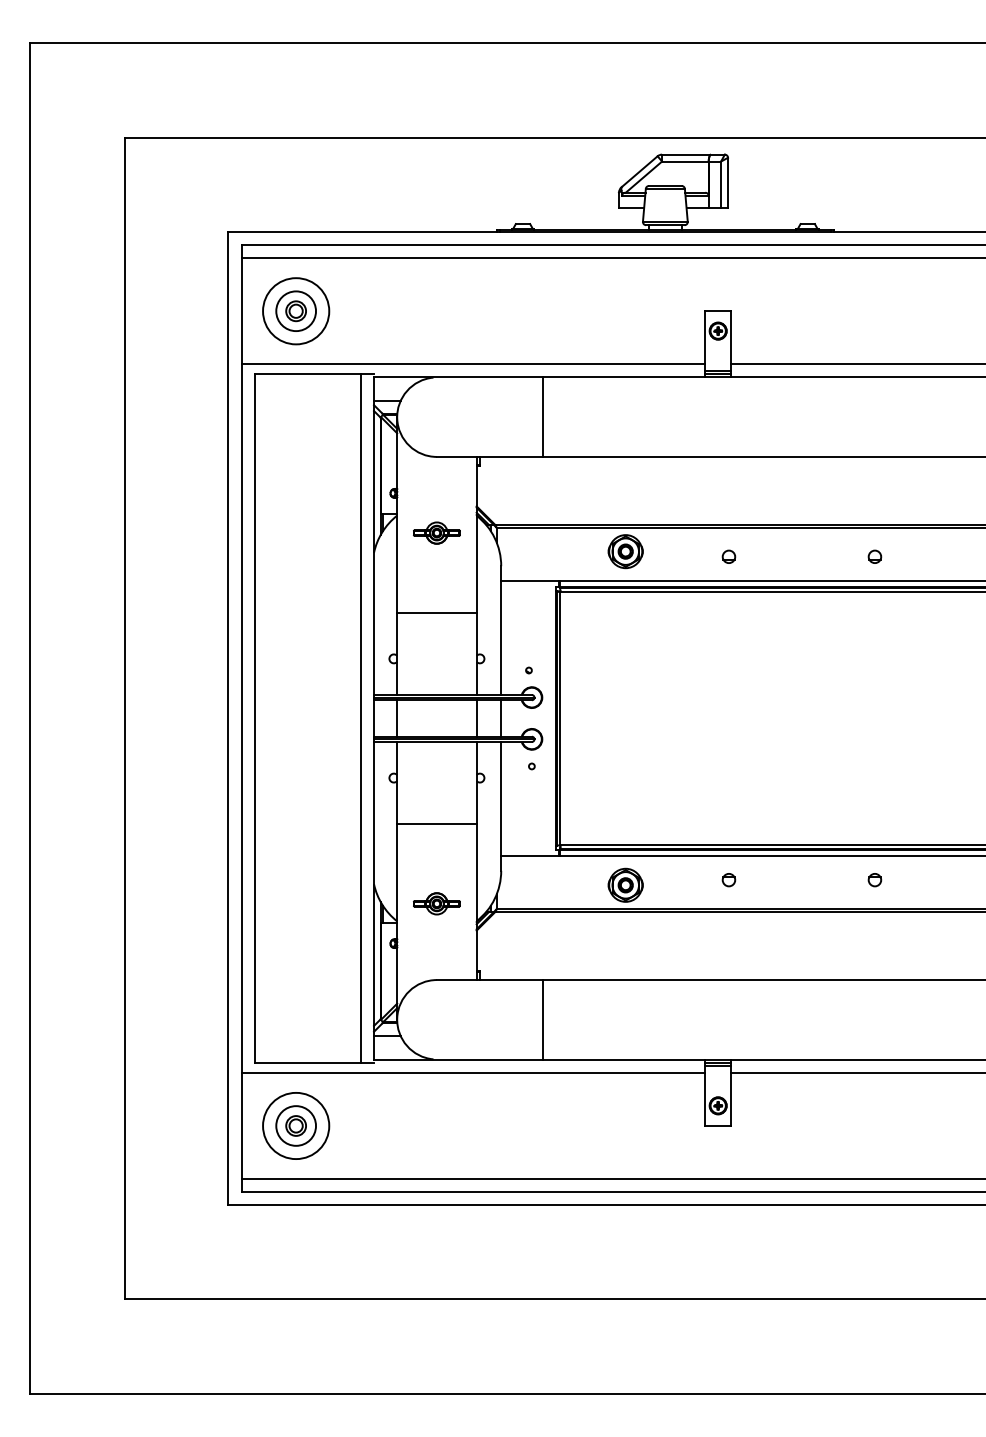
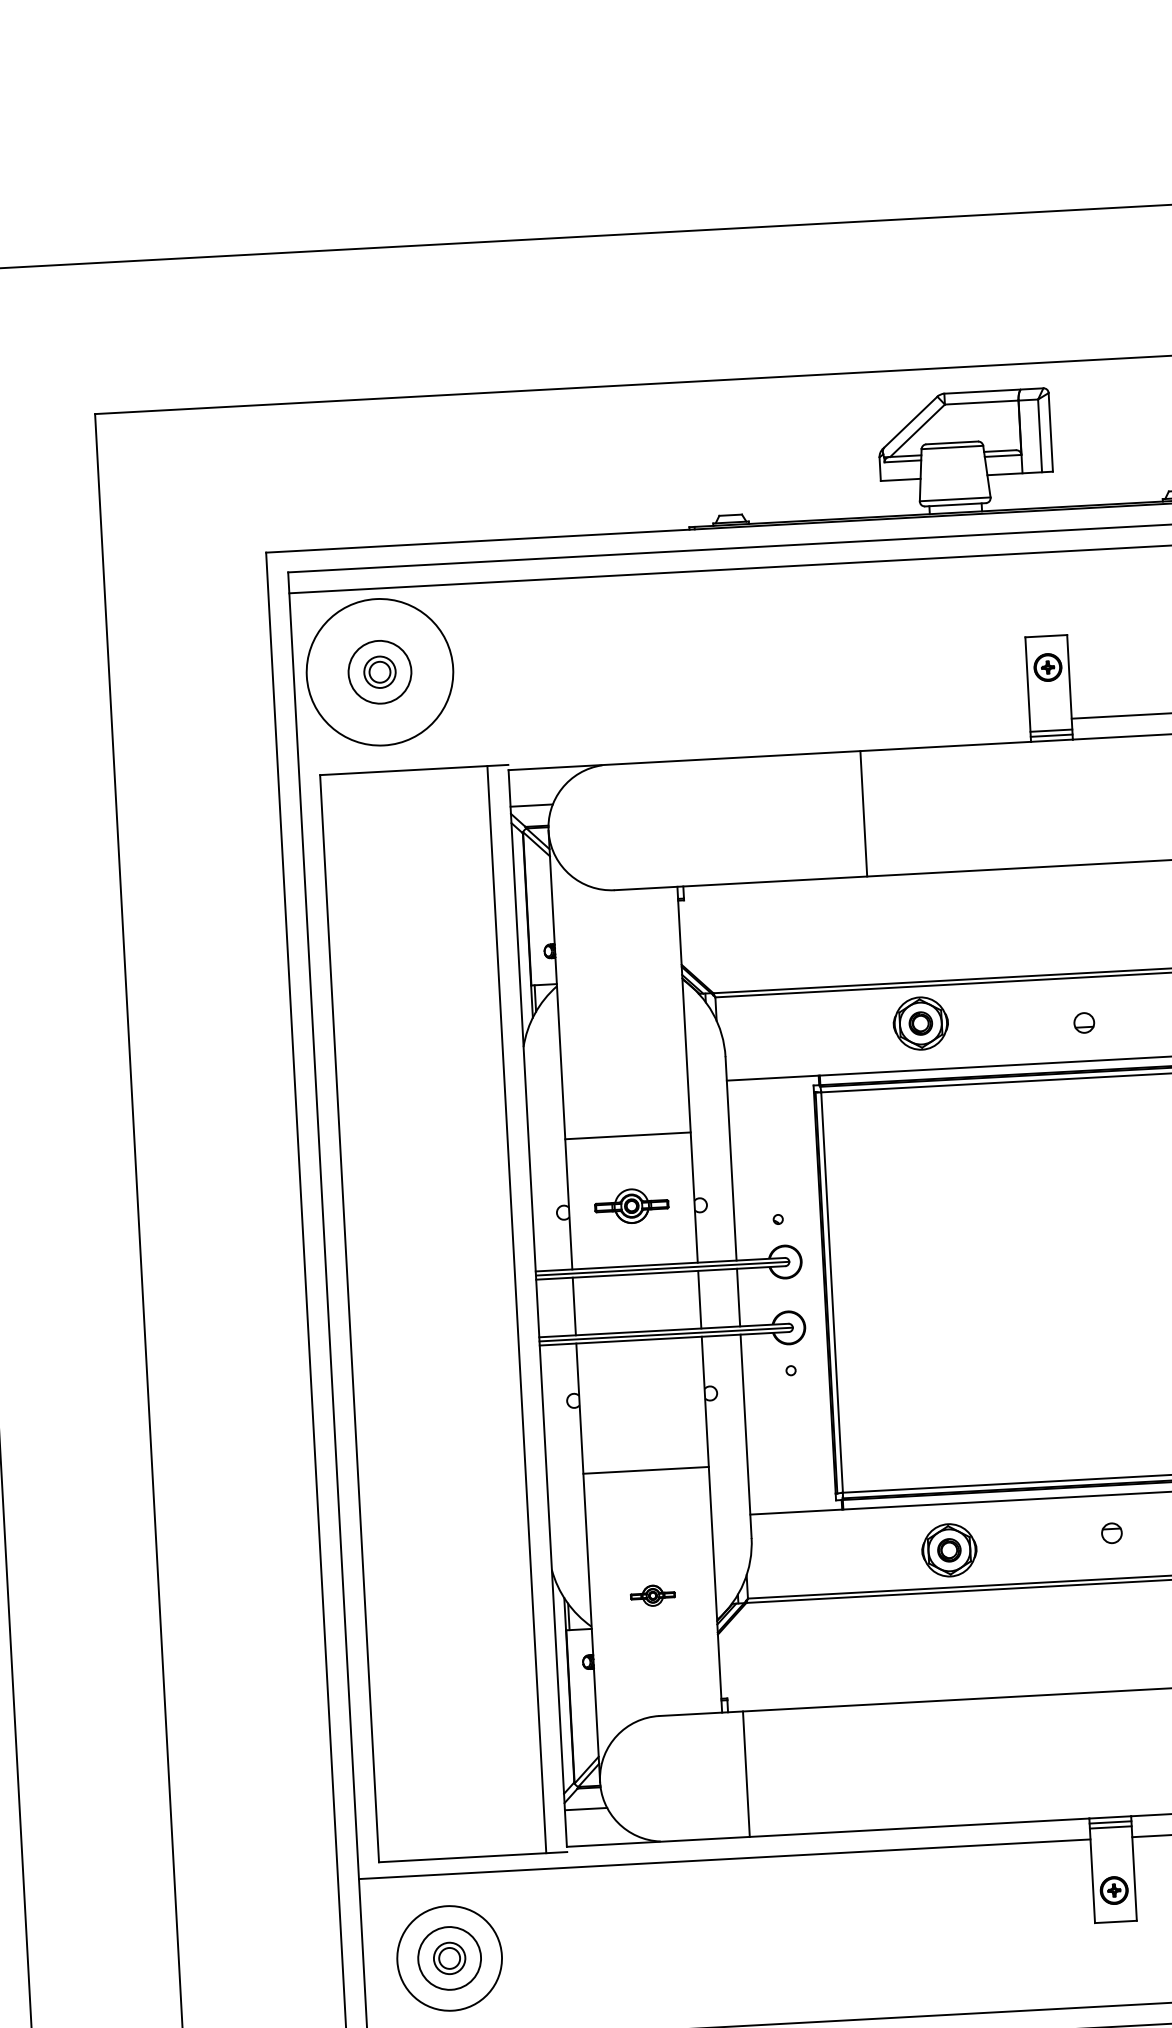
circle: (296, 311) -> (380, 672), size x1.4
line: (472, 364) -> (662, 741), removed
line: (542, 416) -> (863, 812), moved
part: (436, 532) -> (631, 1205), moved
part: (436, 903) -> (652, 1595), size x0.6
line: (542, 1019) -> (745, 1773), moved

